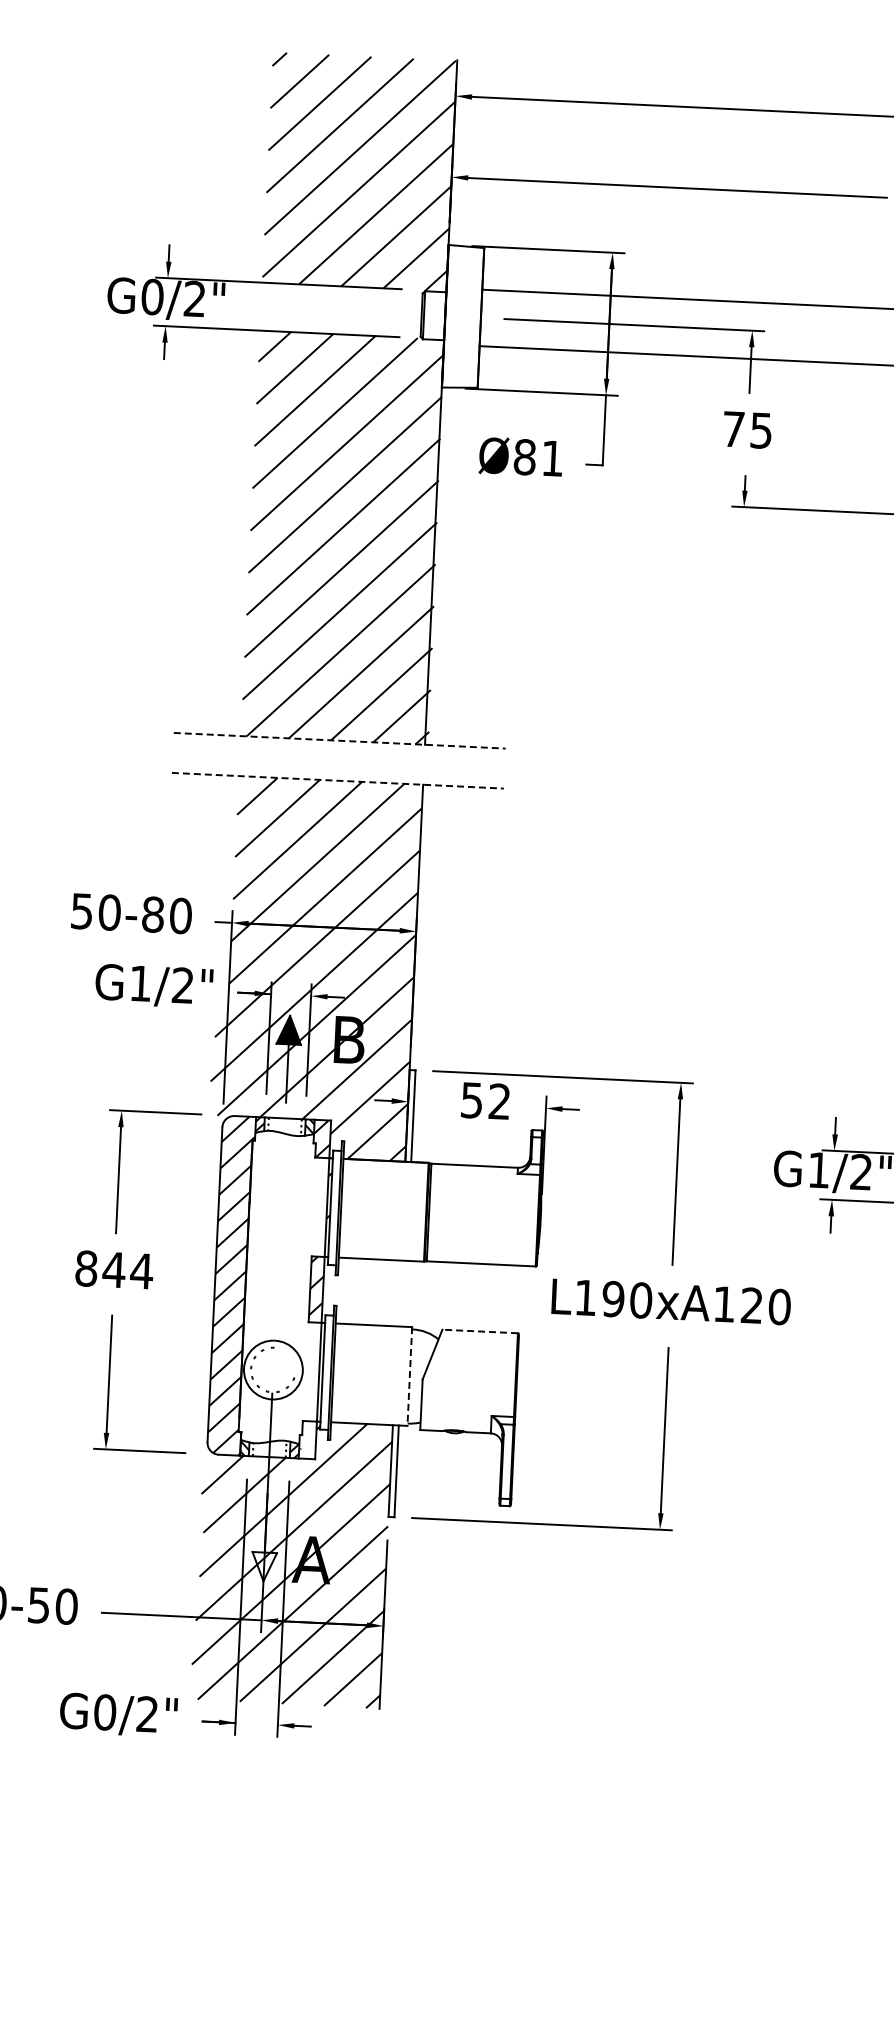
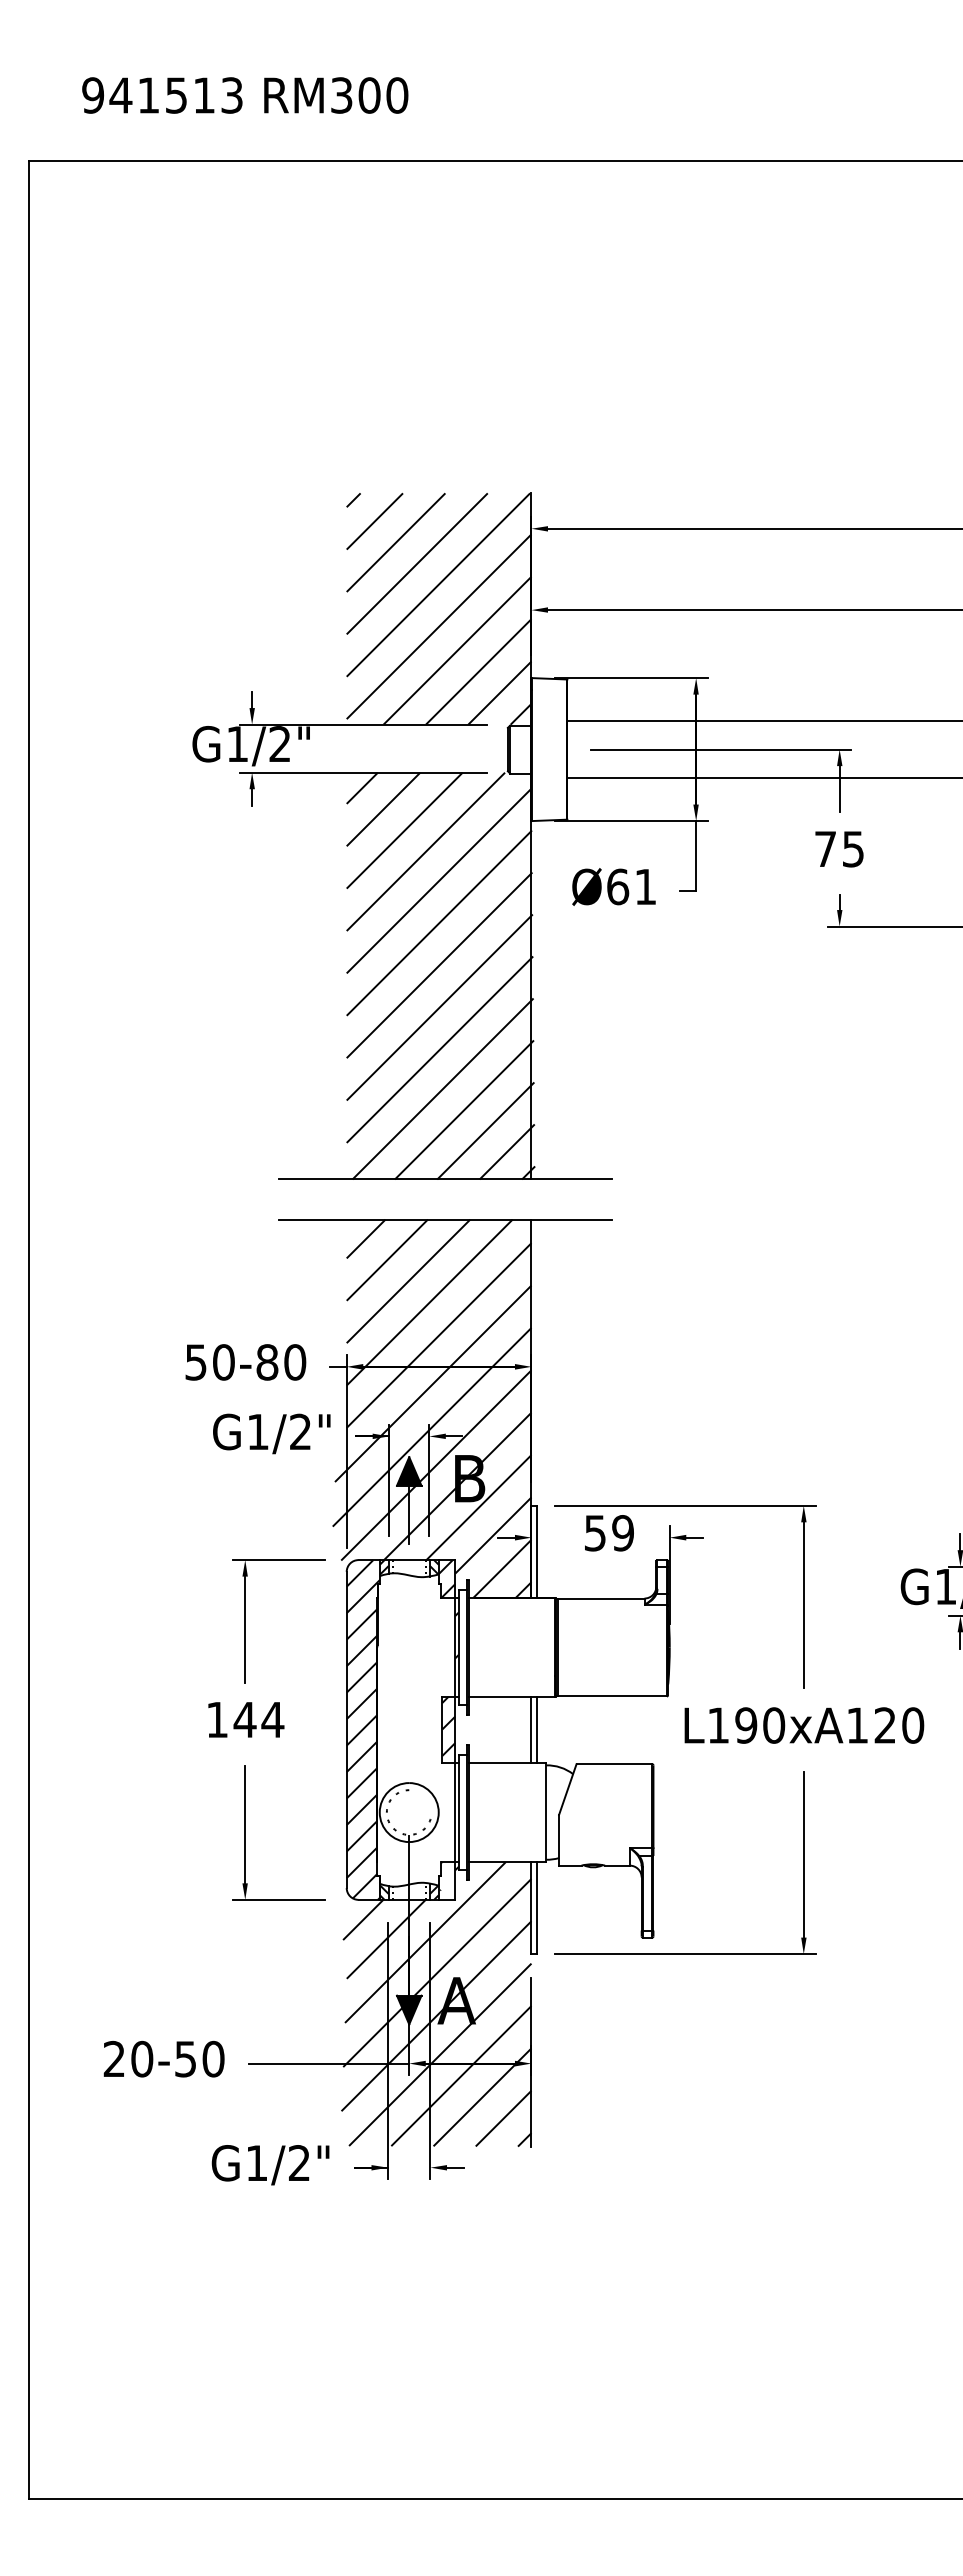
text: (152, 296) -> (237, 743), G0/2" -> G1/2"
text: (525, 456) -> (618, 886), Ø81 -> Ø61
line: (340, 740) -> (446, 1179), dashed -> solid
line: (338, 780) -> (446, 1219), dashed -> solid
text: (499, 1101) -> (622, 1533), 52 -> 59
text: (86, 1268) -> (217, 1719), 844 -> 144
line: (399, 1293) -> (531, 1729), added
line: (405, 1293) -> (537, 1729), added
line: (480, 1331) -> (614, 1764), dashed -> solid
line: (410, 1376) -> (546, 1812), dashed -> solid
fill: (263, 1566) -> (408, 2009), added
text: (104, 1712) -> (256, 2163), G0/2" -> G1/2"

